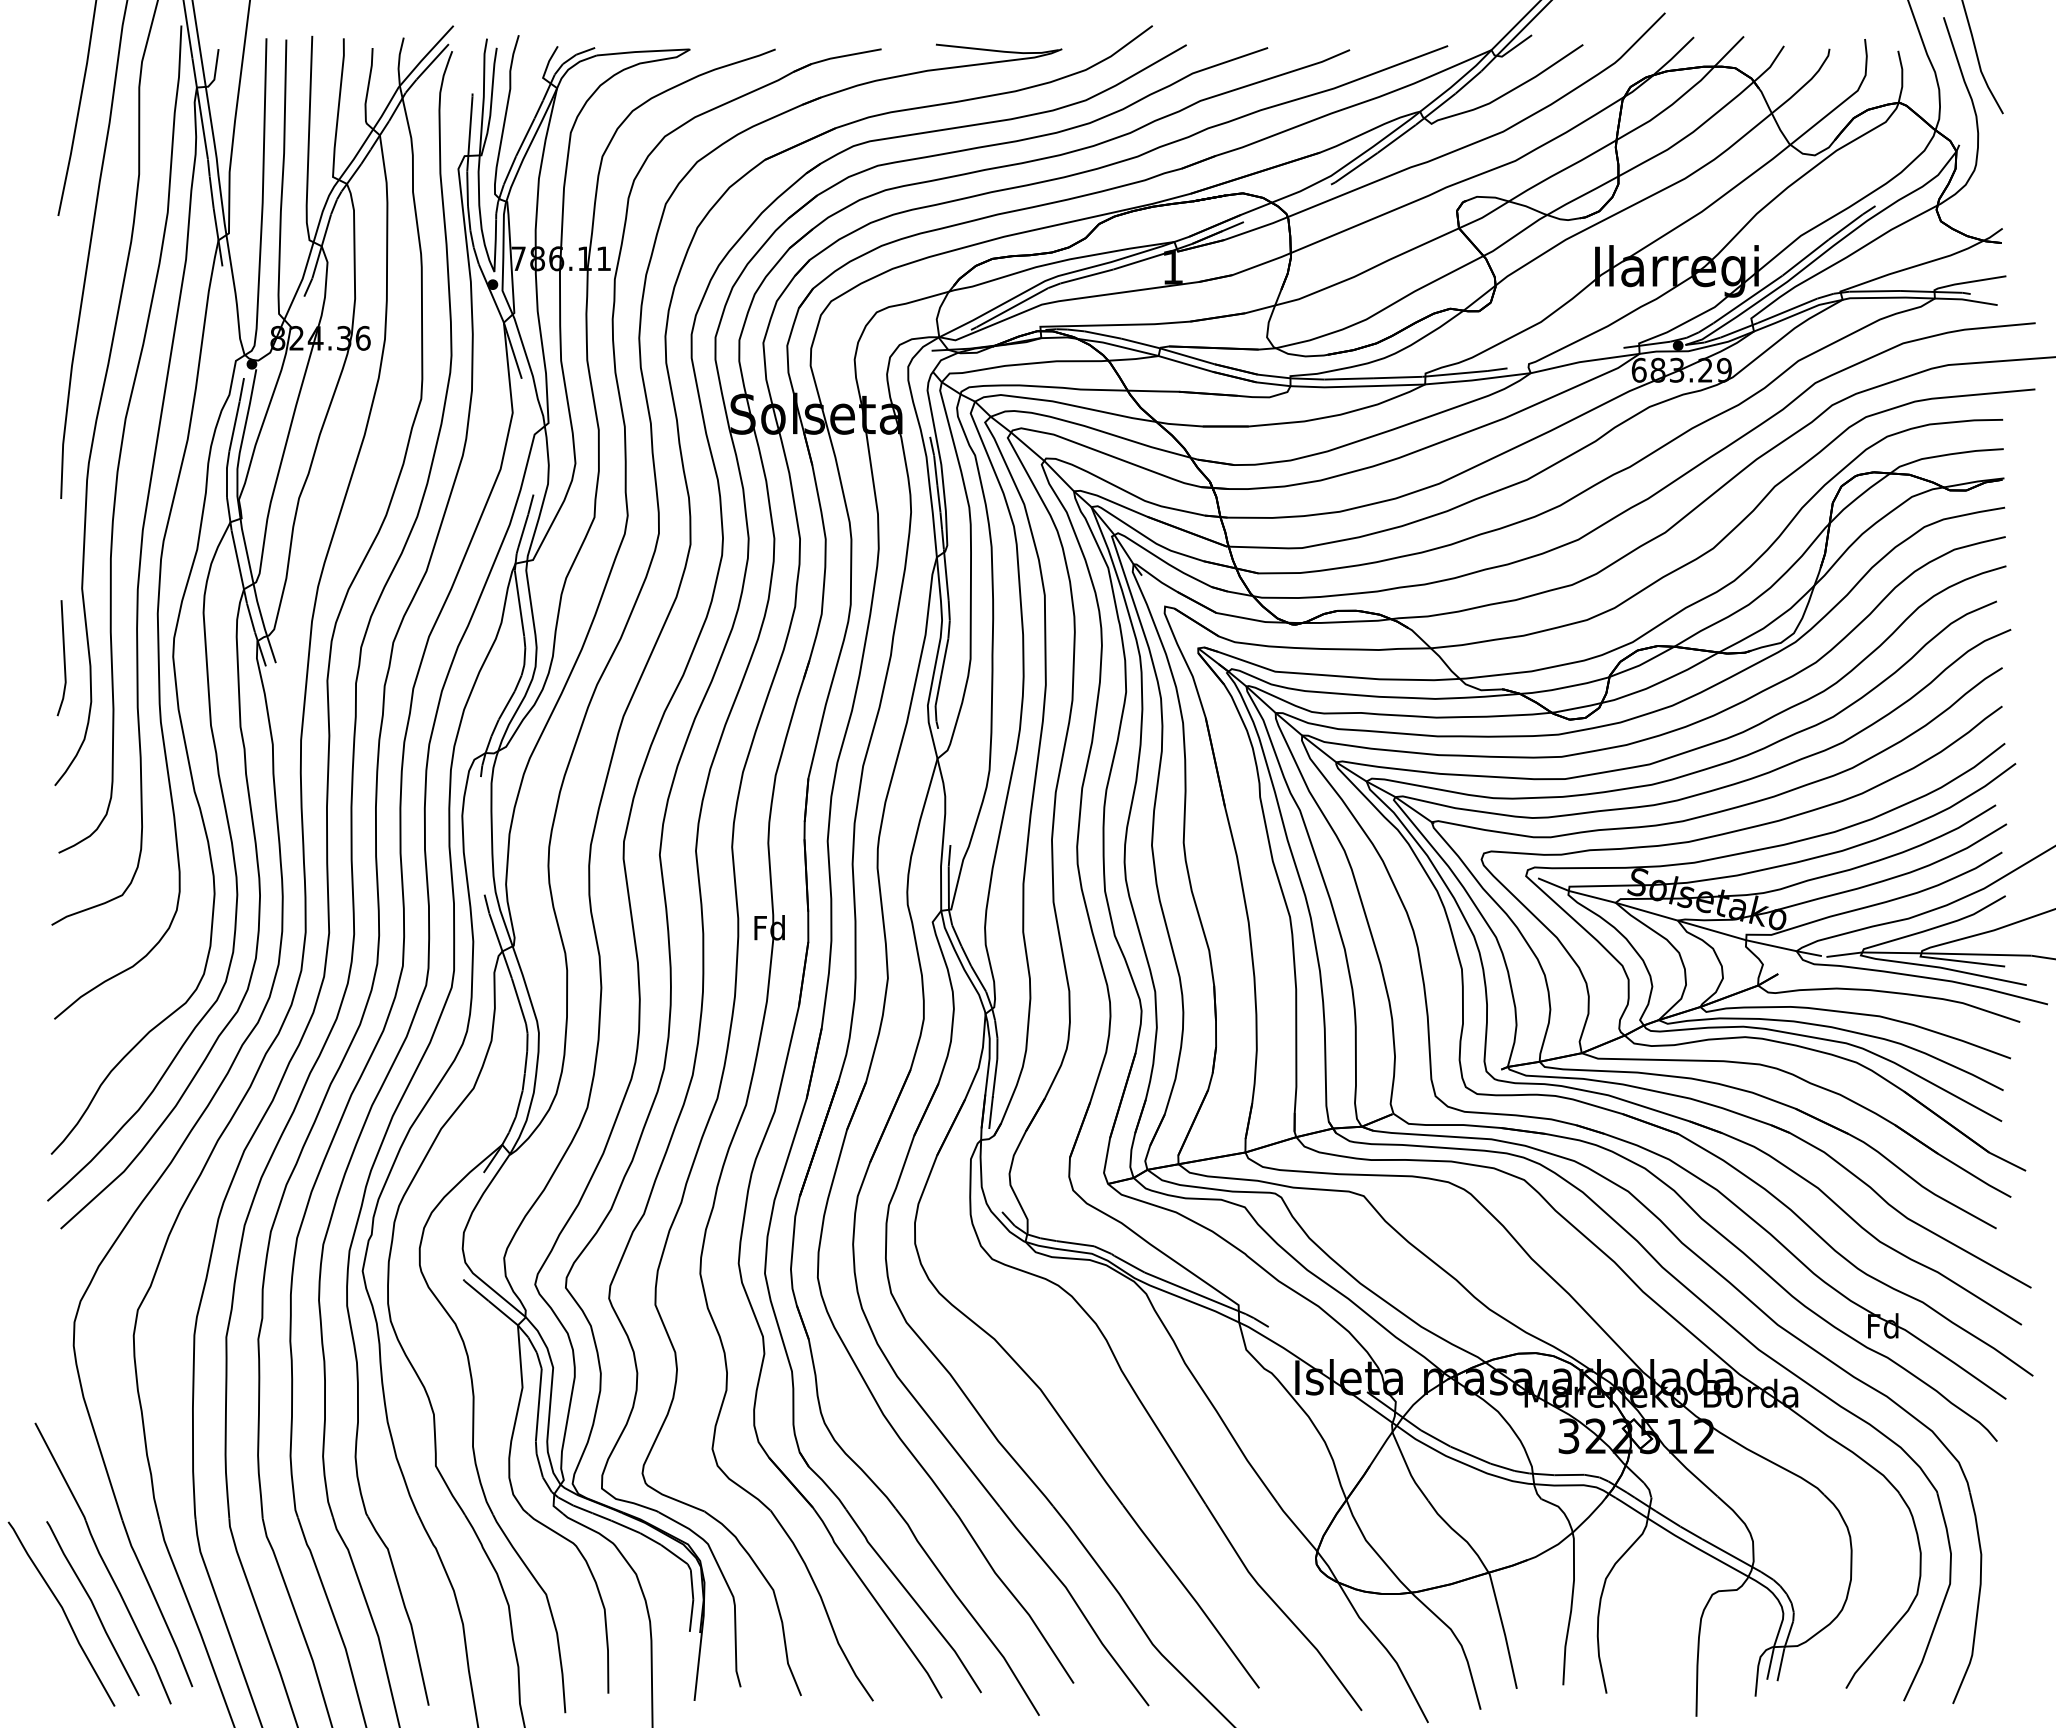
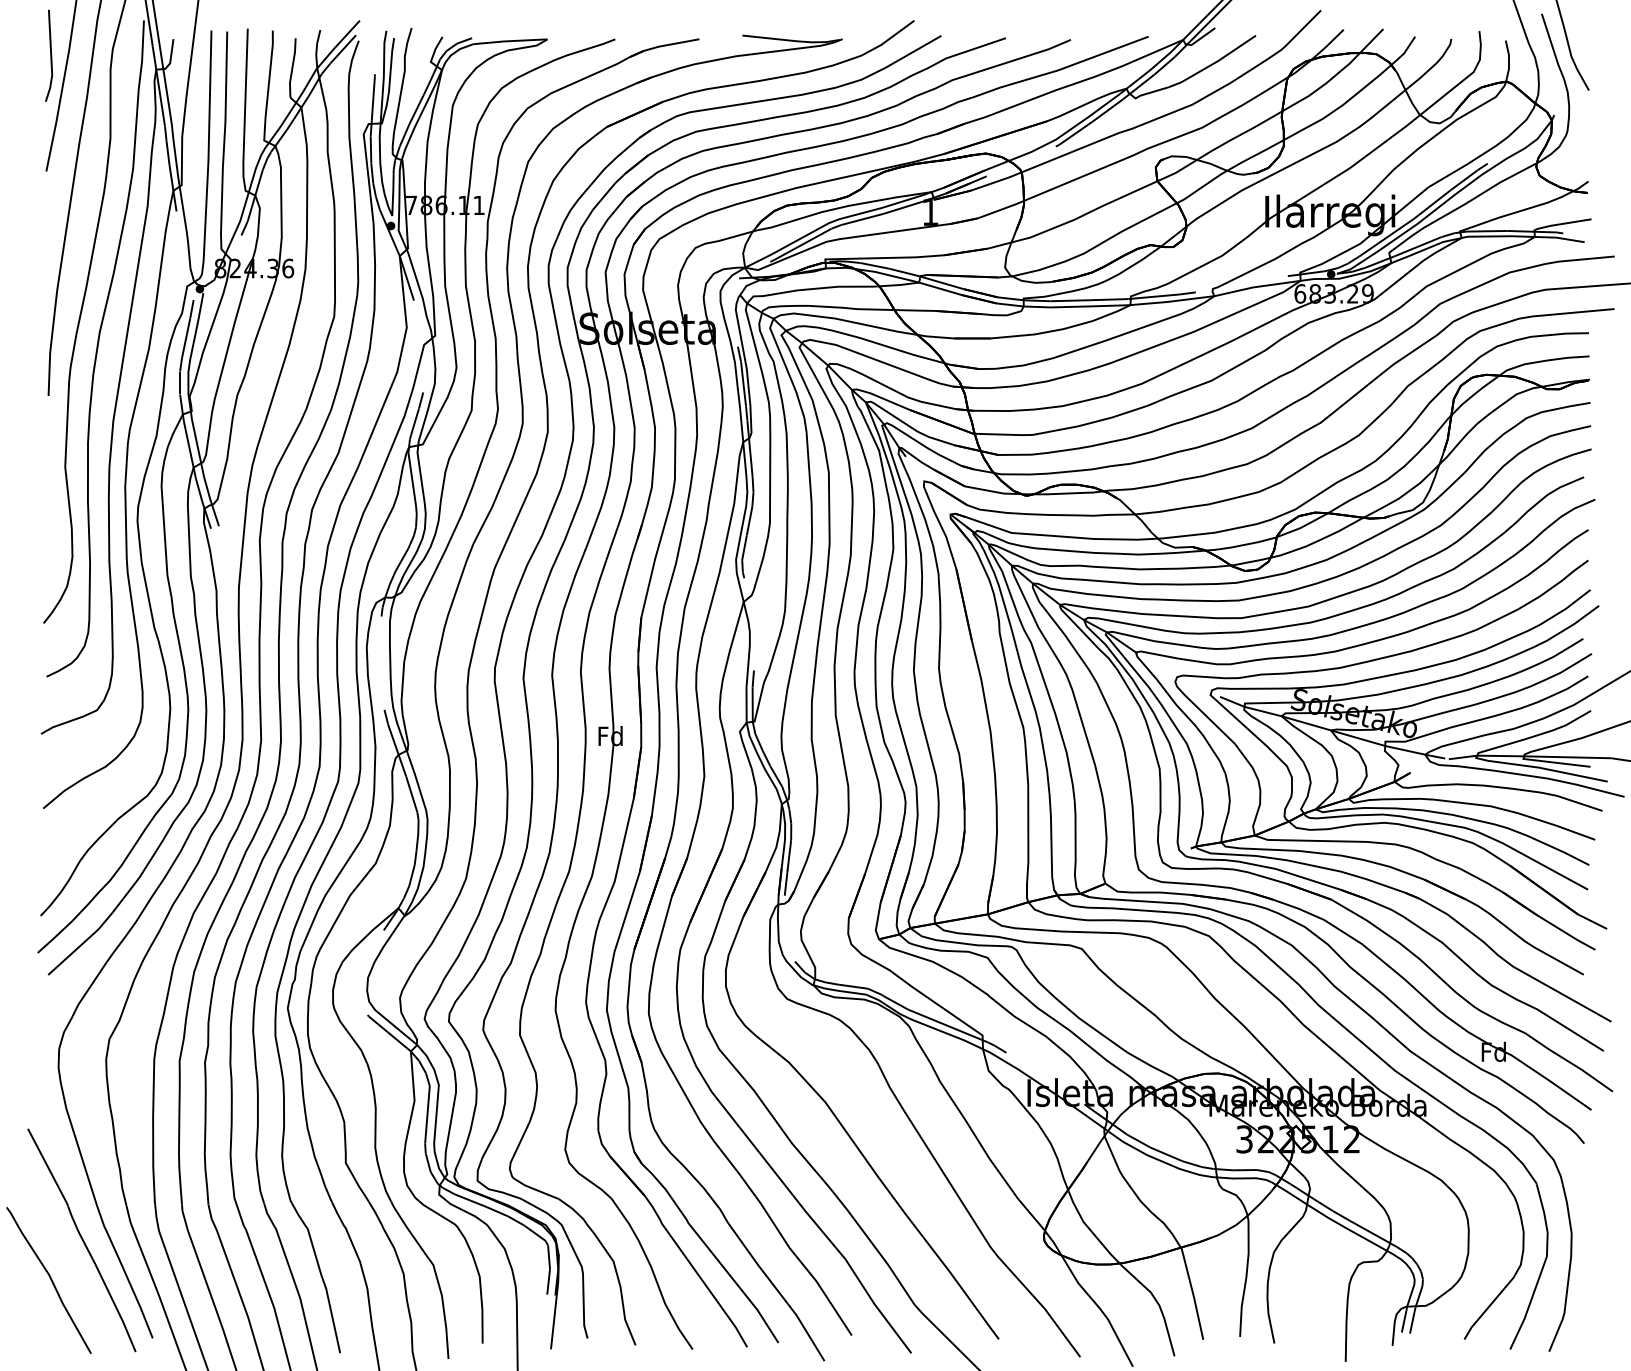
line: (63, 658) -> (50, 56), moved
curve: (93, 1608) -> (74, 1276), removed

